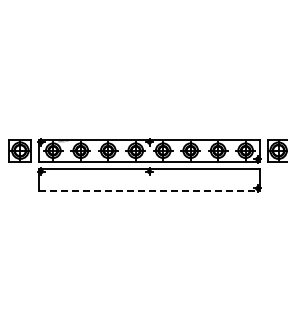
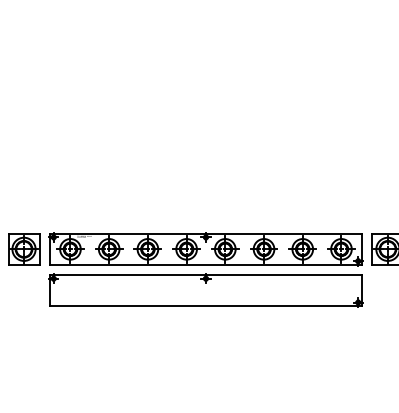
line: (149, 191) -> (205, 306), dashed -> solid

